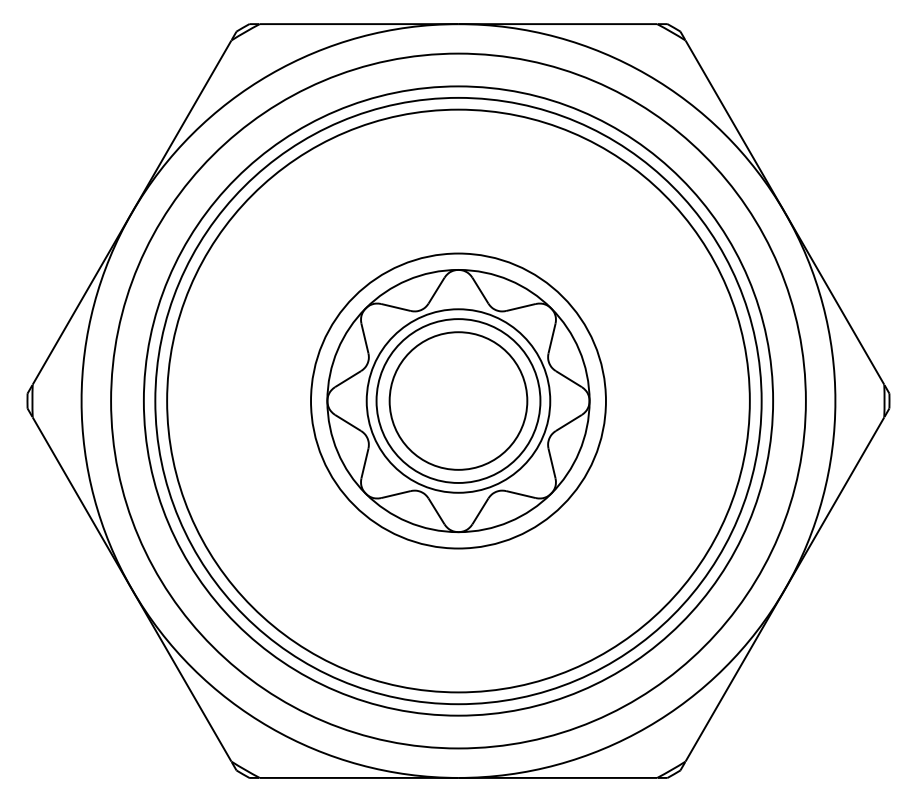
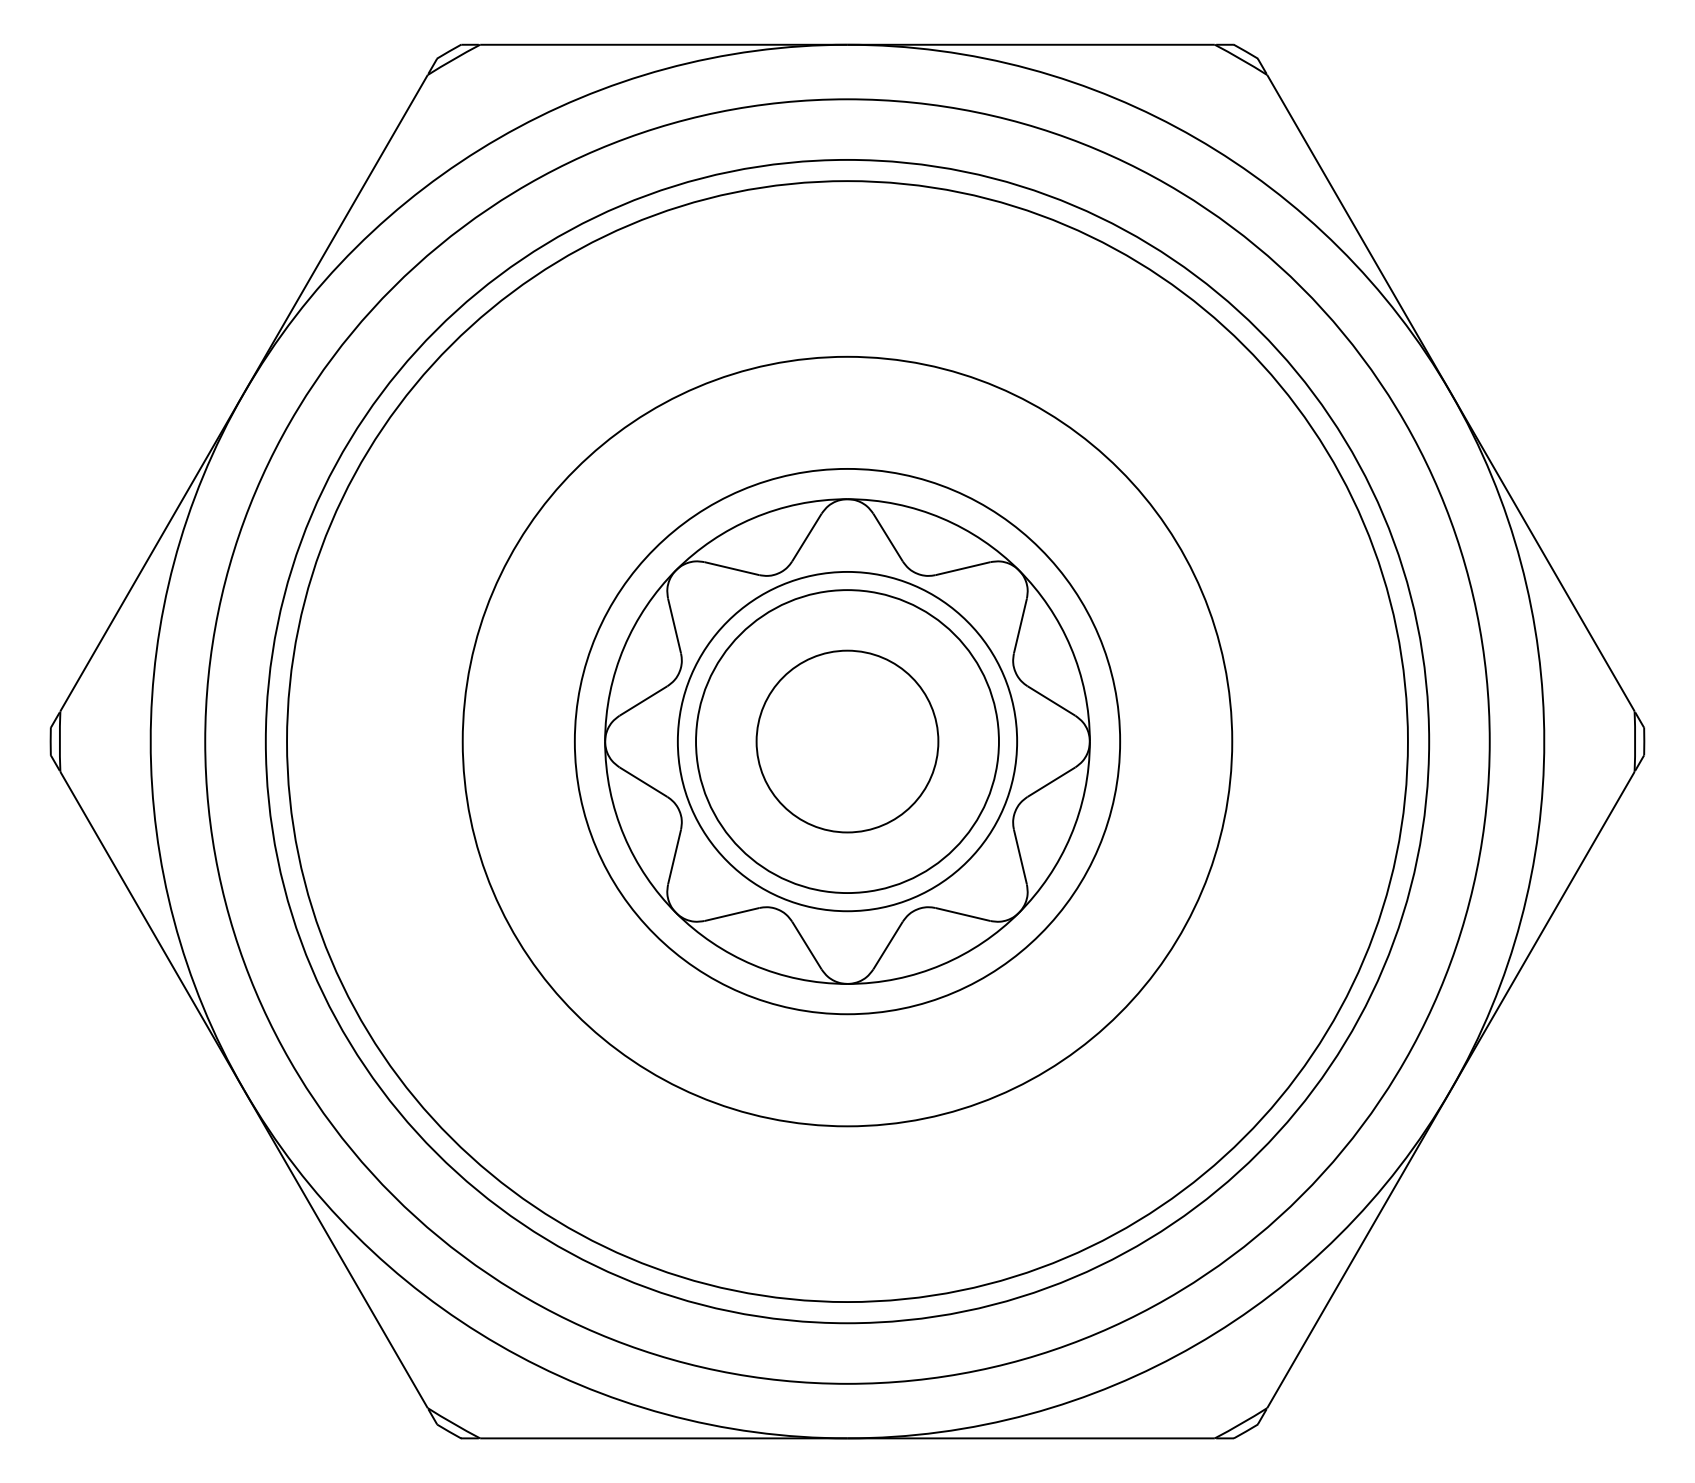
circle: (458, 400) -> (847, 740), size x0.71
circle: (458, 400) -> (847, 740), size x0.71

